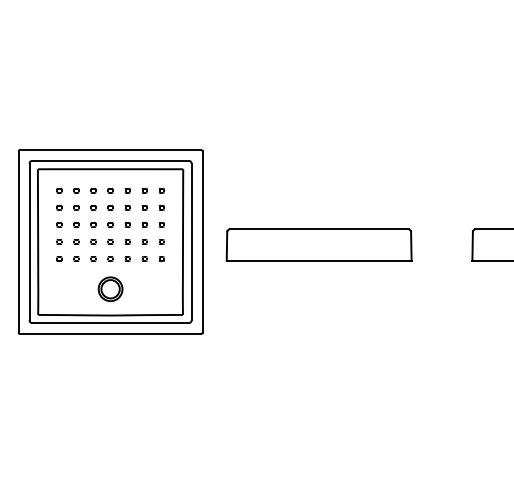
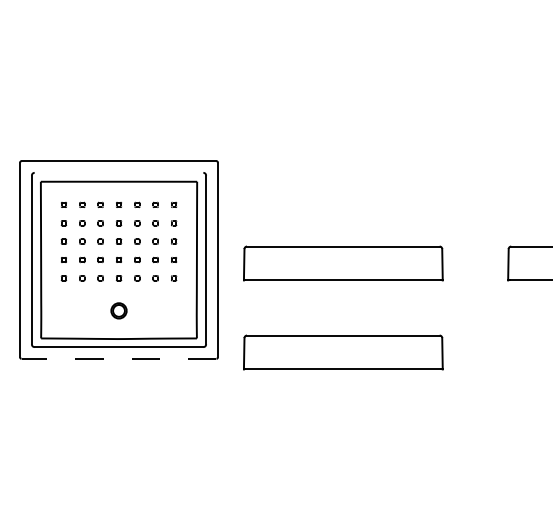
line: (110, 160) -> (118, 172), removed
part: (110, 288) -> (118, 310), size x0.6
part: (319, 328) -> (343, 352), added
line: (110, 333) -> (118, 358), solid -> dashed

